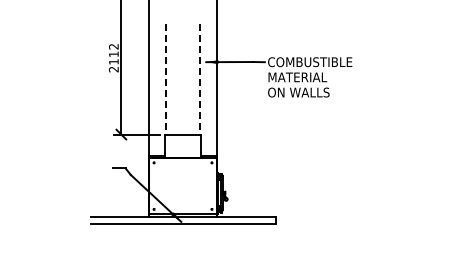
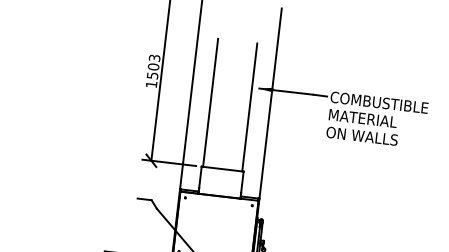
text: (113, 58) -> (152, 71), 2112 -> 1503
line: (166, 79) -> (211, 103), dashed -> solid
line: (199, 79) -> (249, 107), dashed -> solid

